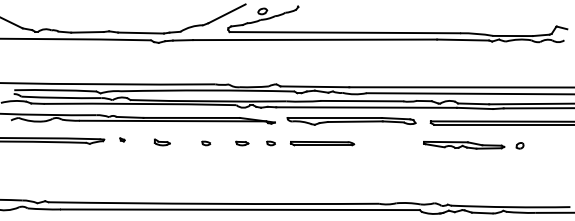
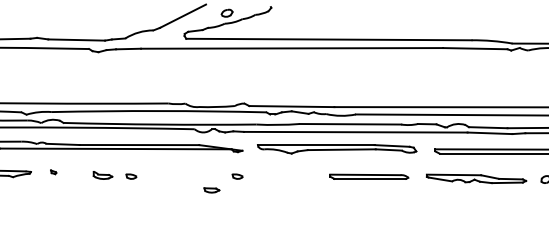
part: (206, 143) -> (131, 176), moved
part: (242, 143) -> (212, 190), moved
part: (322, 143) -> (369, 176), moved

